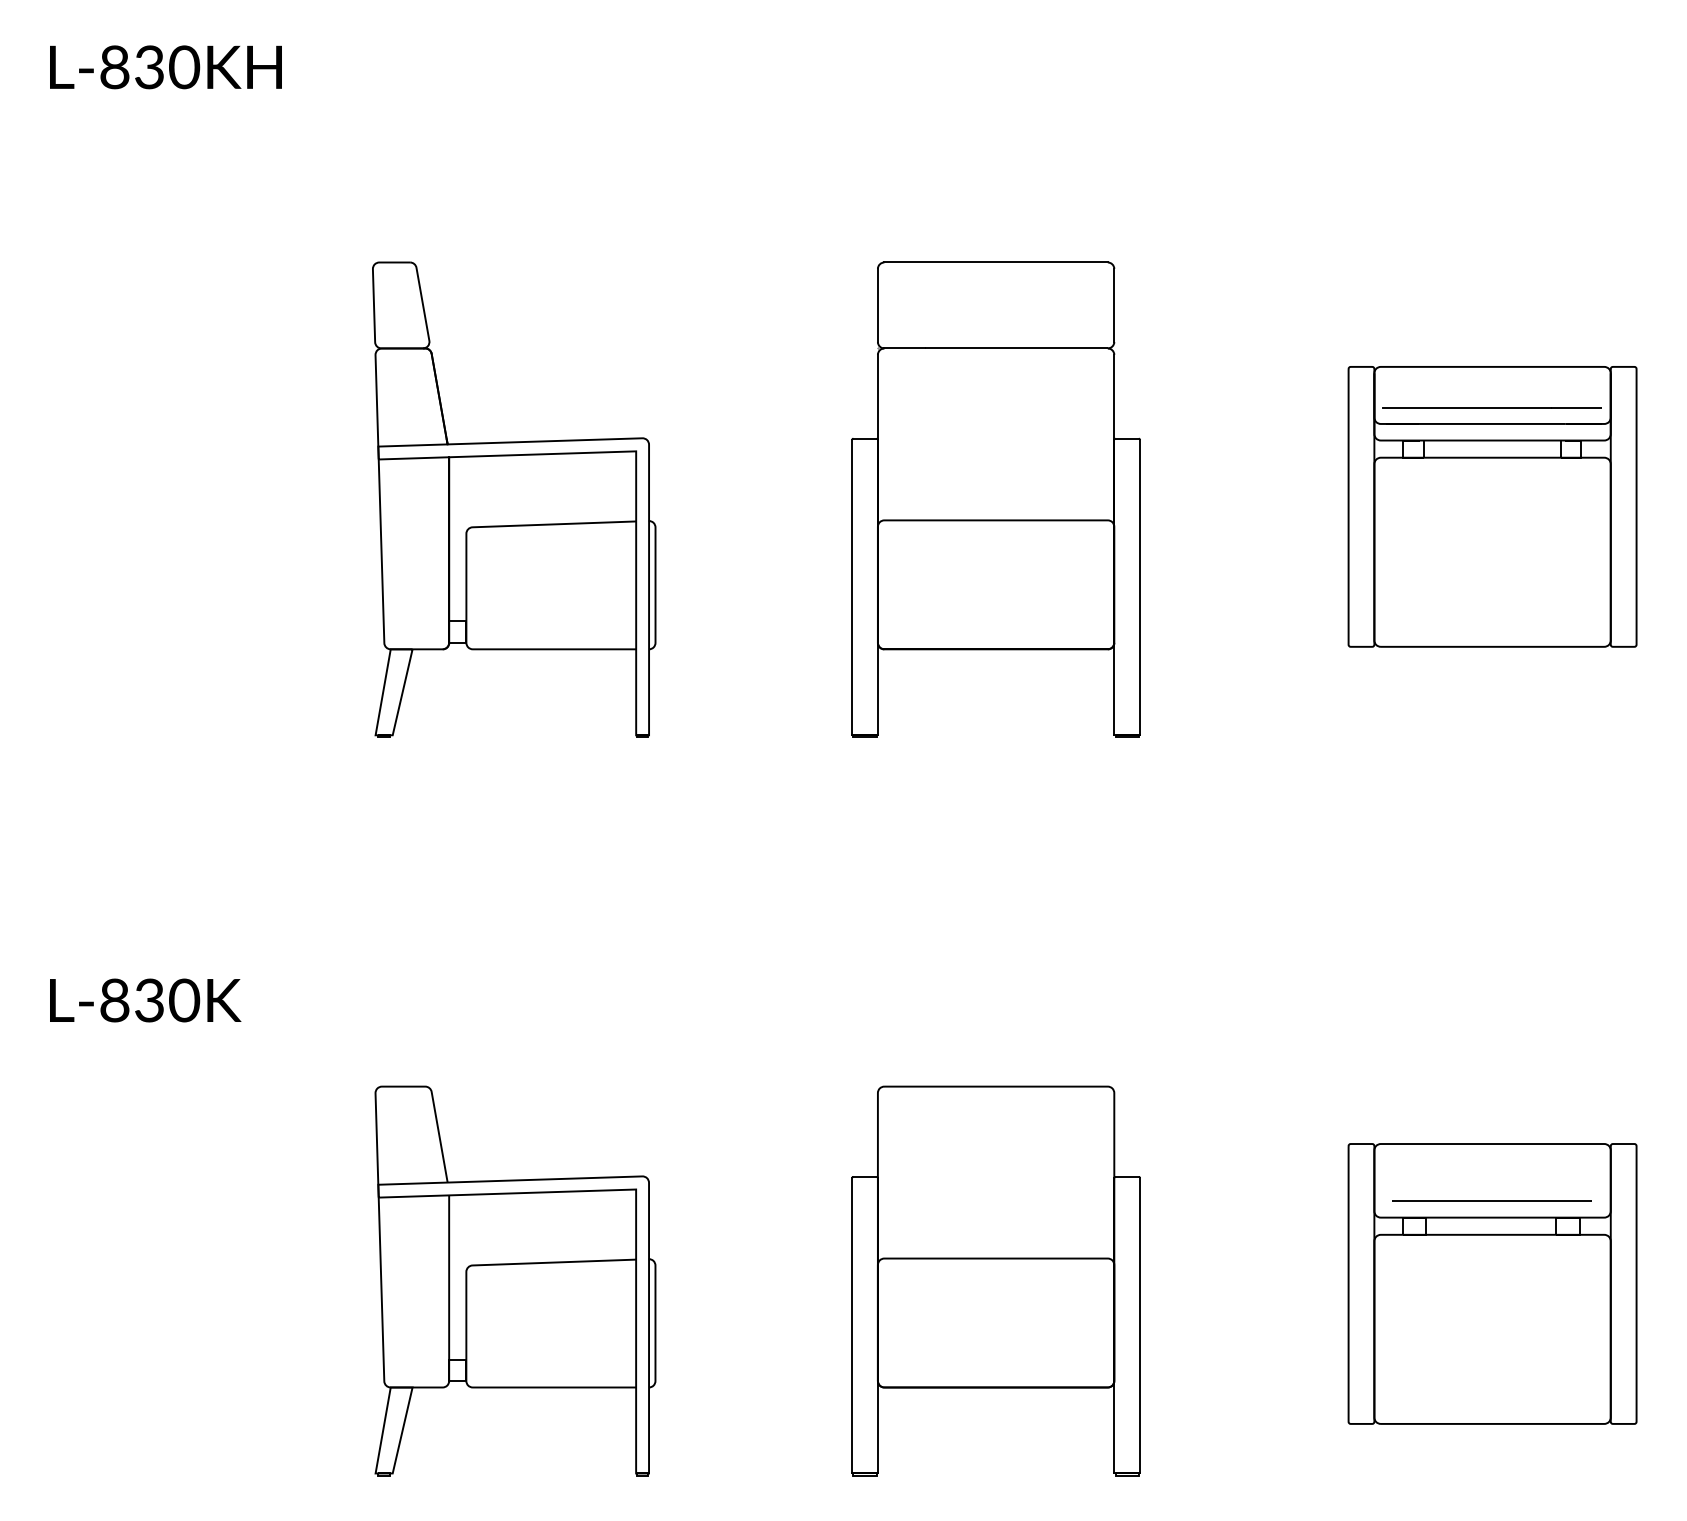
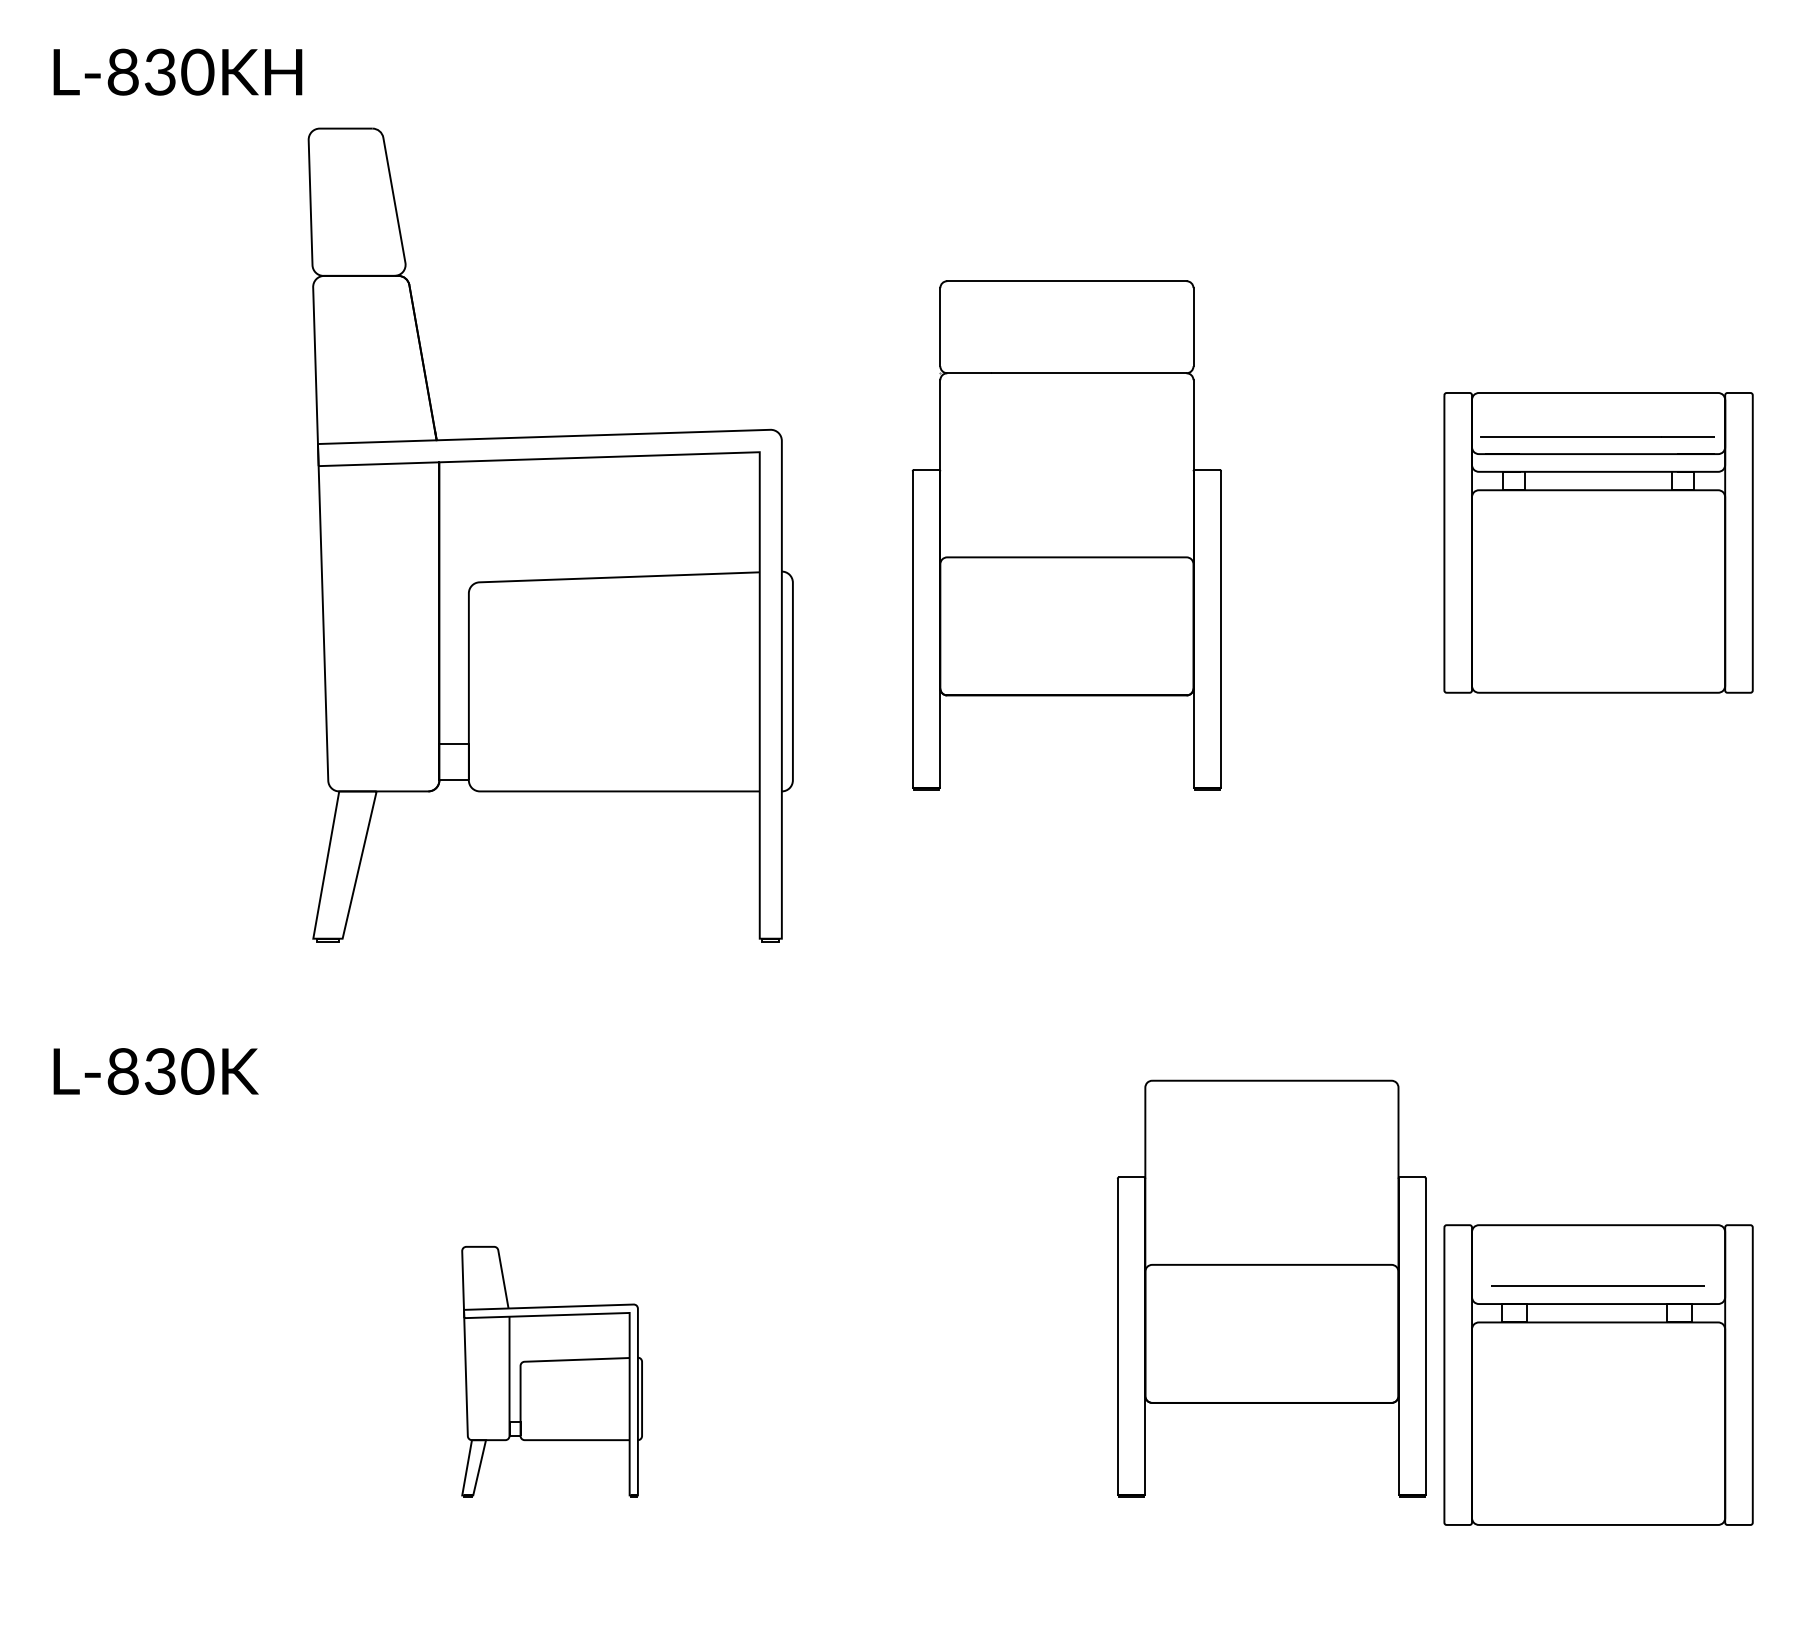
part: (513, 499) -> (550, 535), size x1.6
part: (514, 1280) -> (551, 1371), size x0.6
part: (995, 1280) -> (1271, 1288), moved

